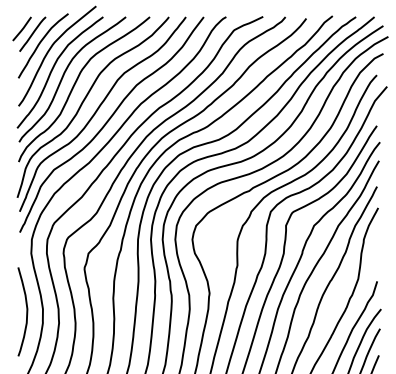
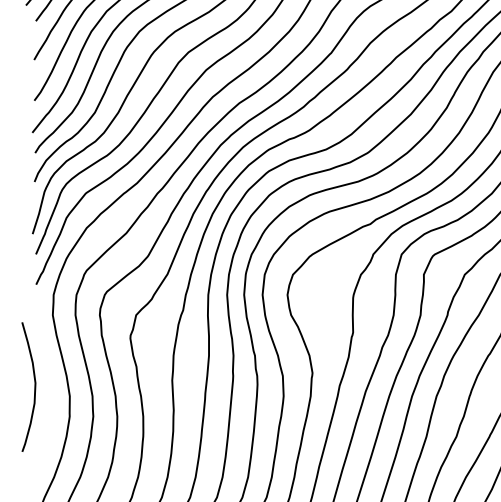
curve: (26, 311) -> (34, 386), moved

